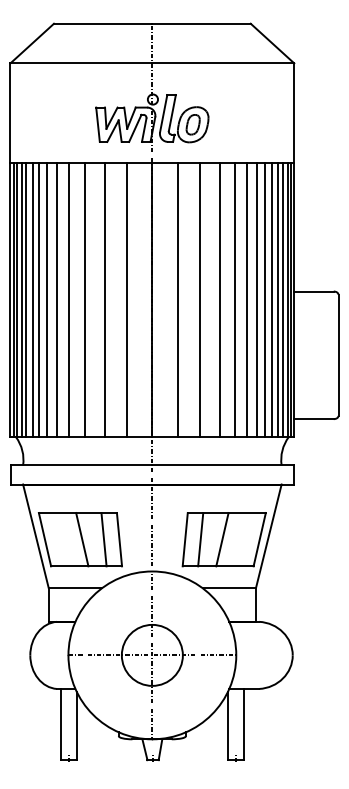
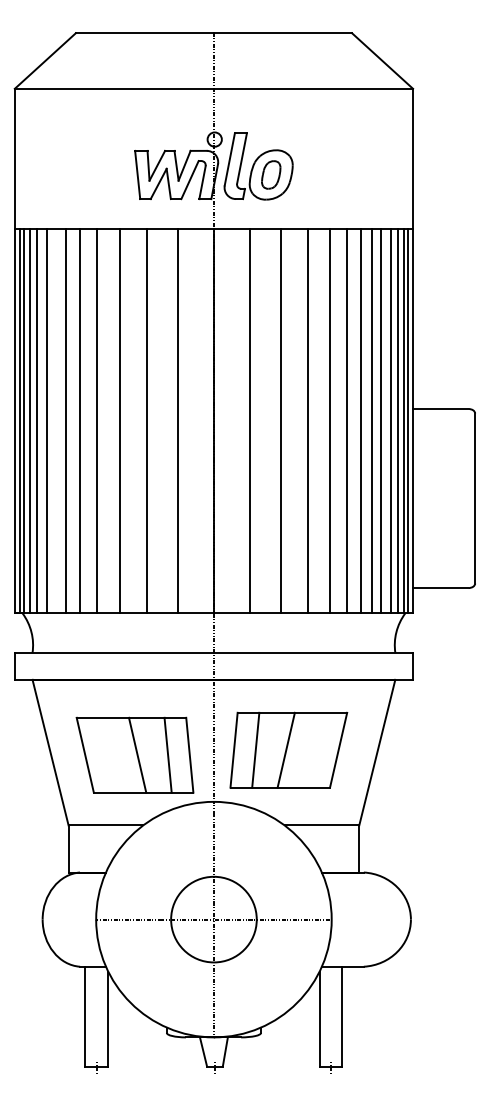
line: (39, 299) -> (55, 420), removed
part: (80, 539) -> (134, 754), moved
part: (224, 539) -> (288, 749), moved

